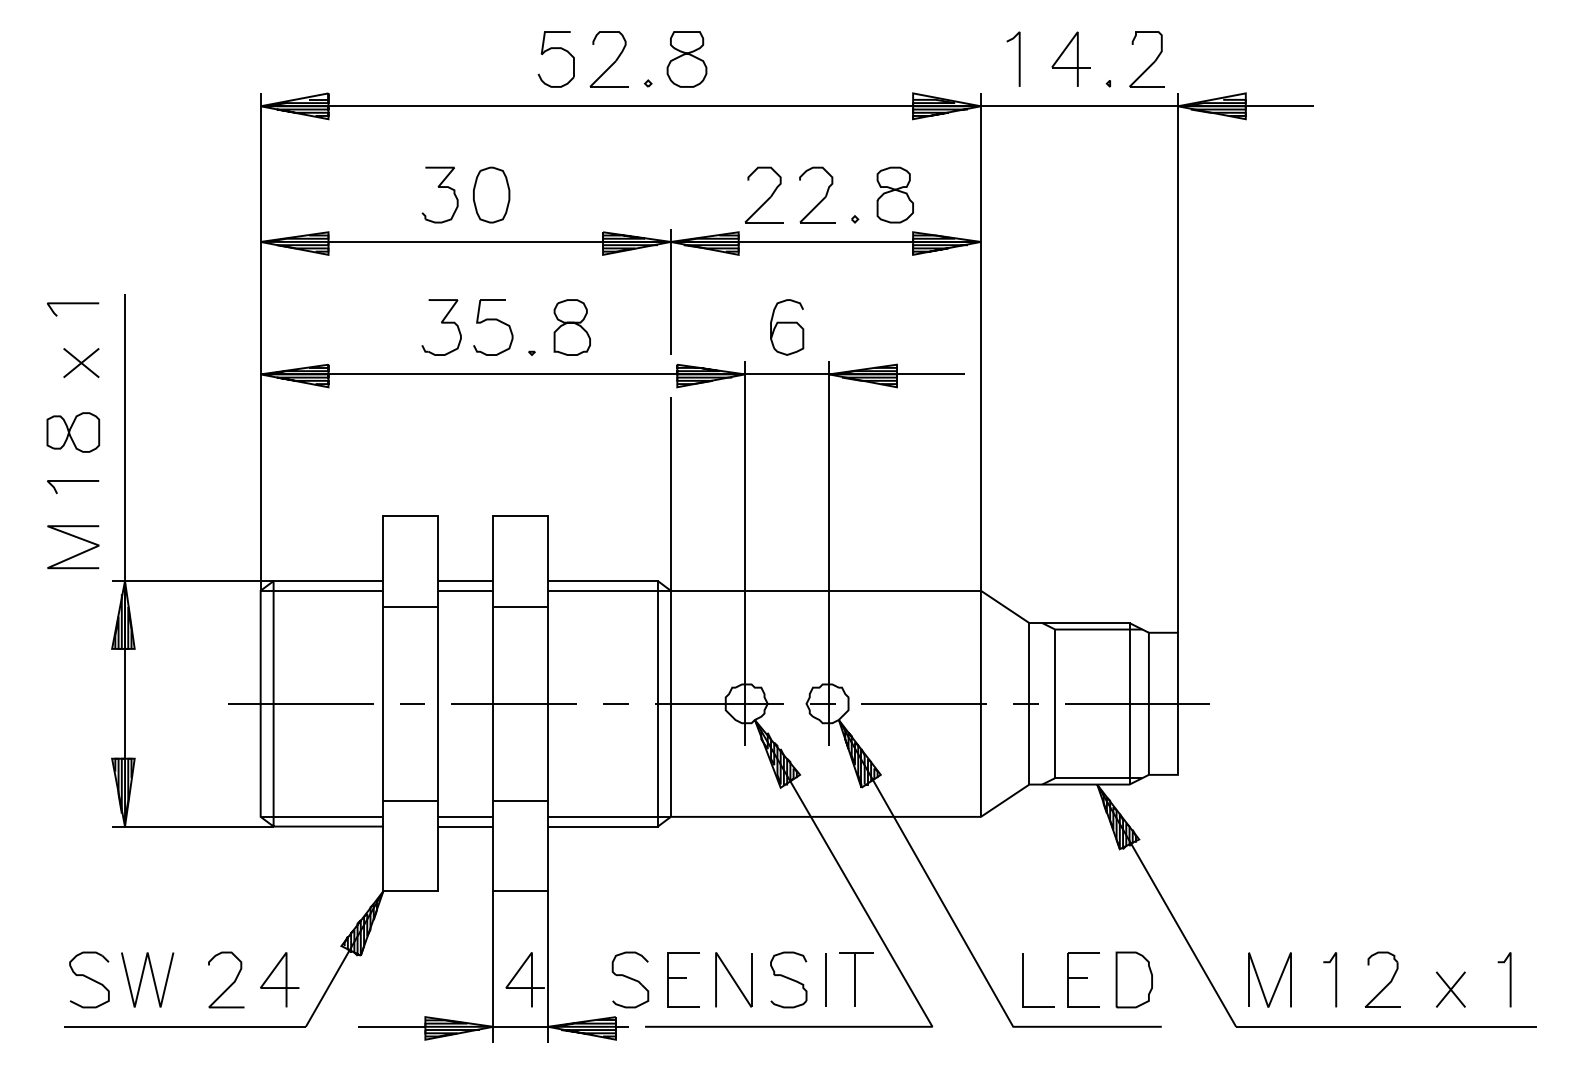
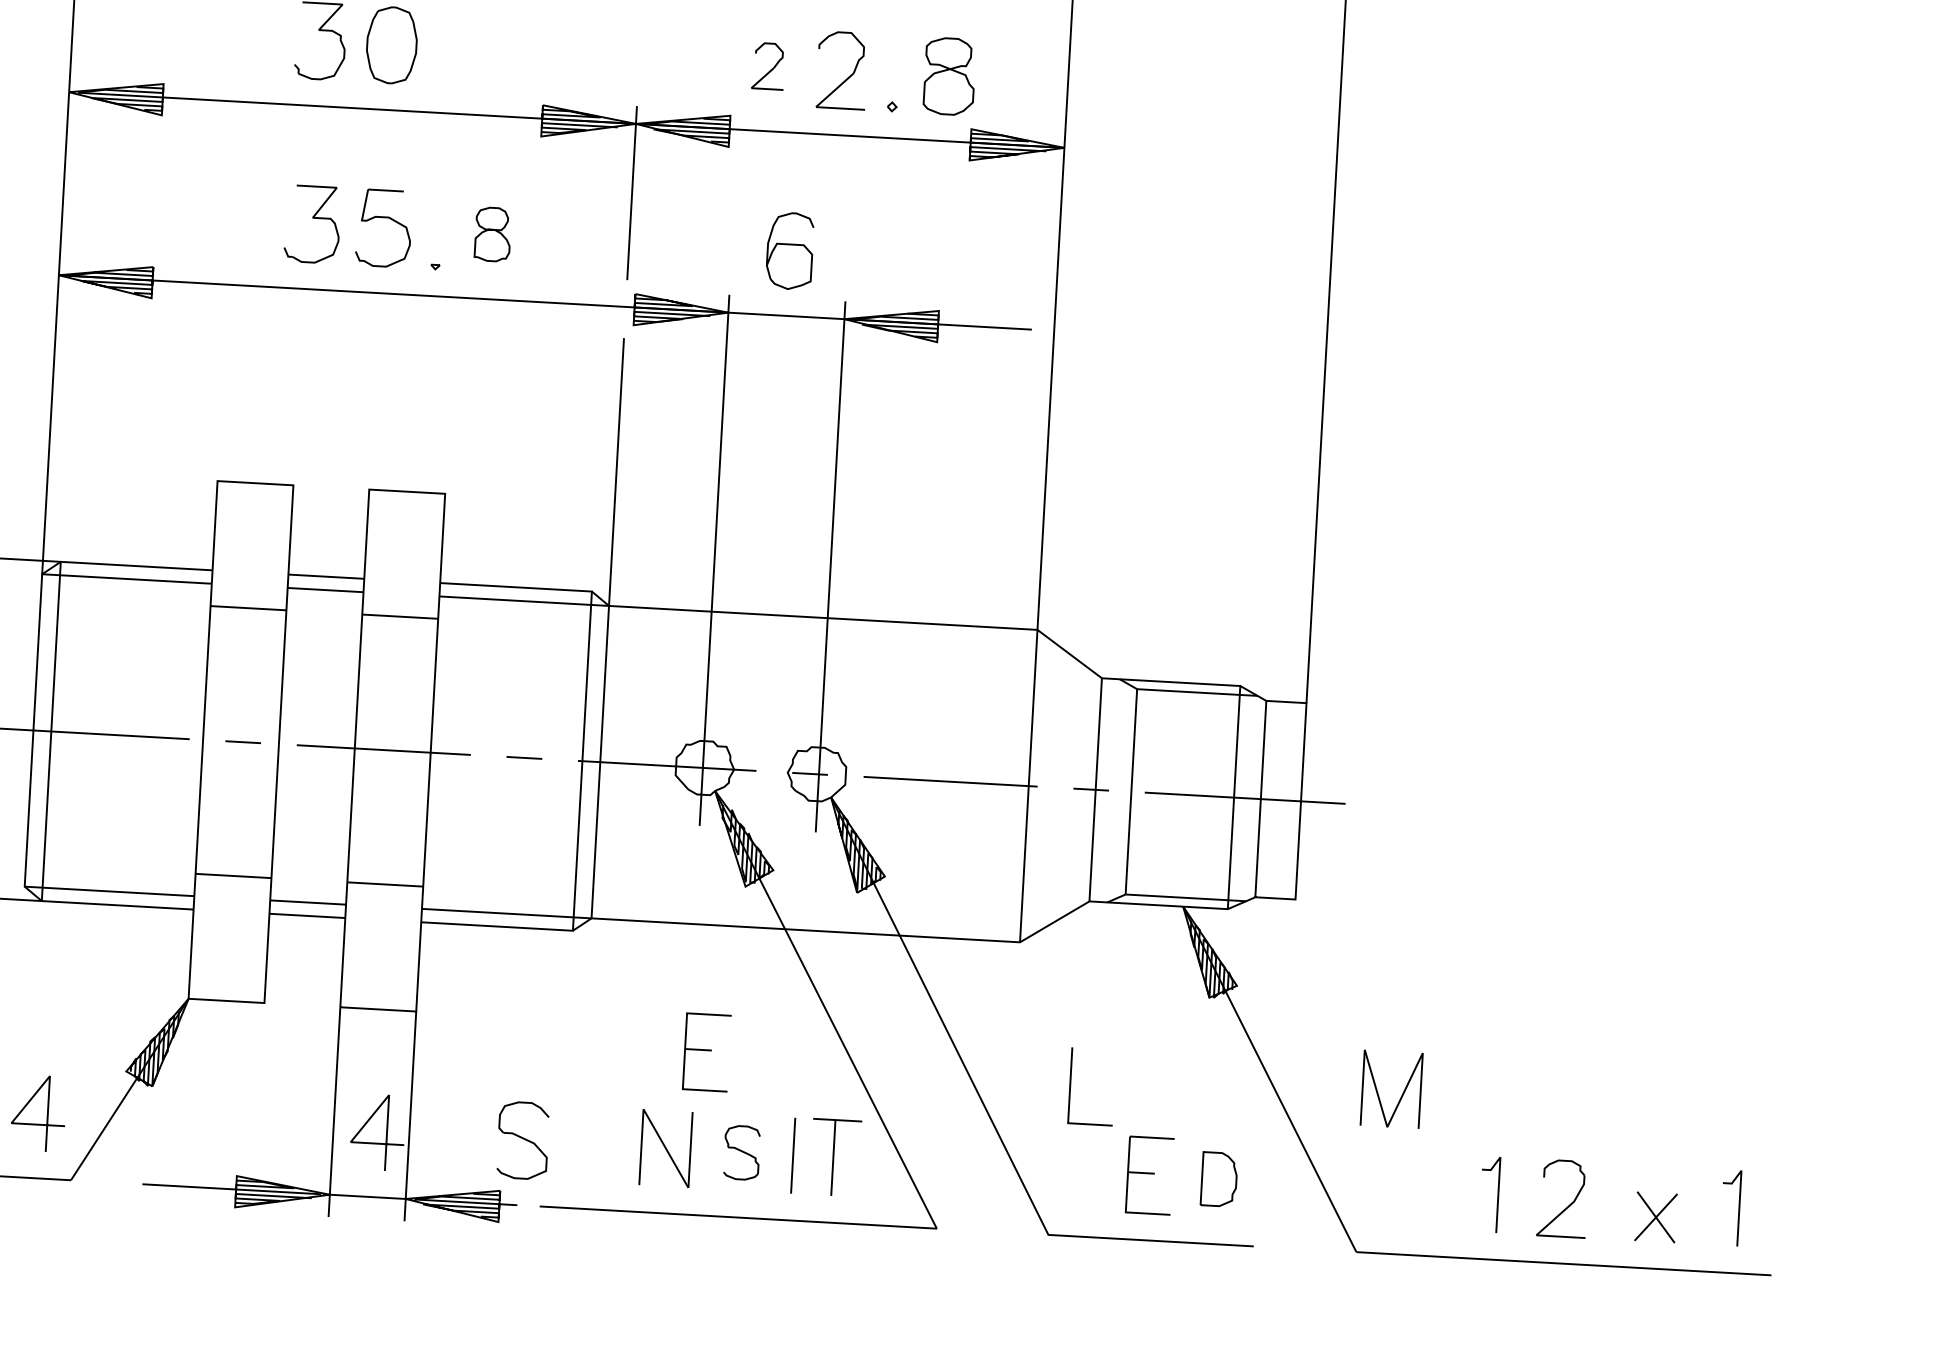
part: (763, 194) -> (767, 65), size x0.6
part: (571, 327) -> (492, 234), size x0.7
part: (683, 979) -> (706, 1051), moved
part: (788, 979) -> (741, 1152), size x0.7
part: (1133, 979) -> (1218, 1178), size x0.7
line: (1023, 980) -> (1070, 1086), moved
part: (1277, 982) -> (1401, 1093), moved

